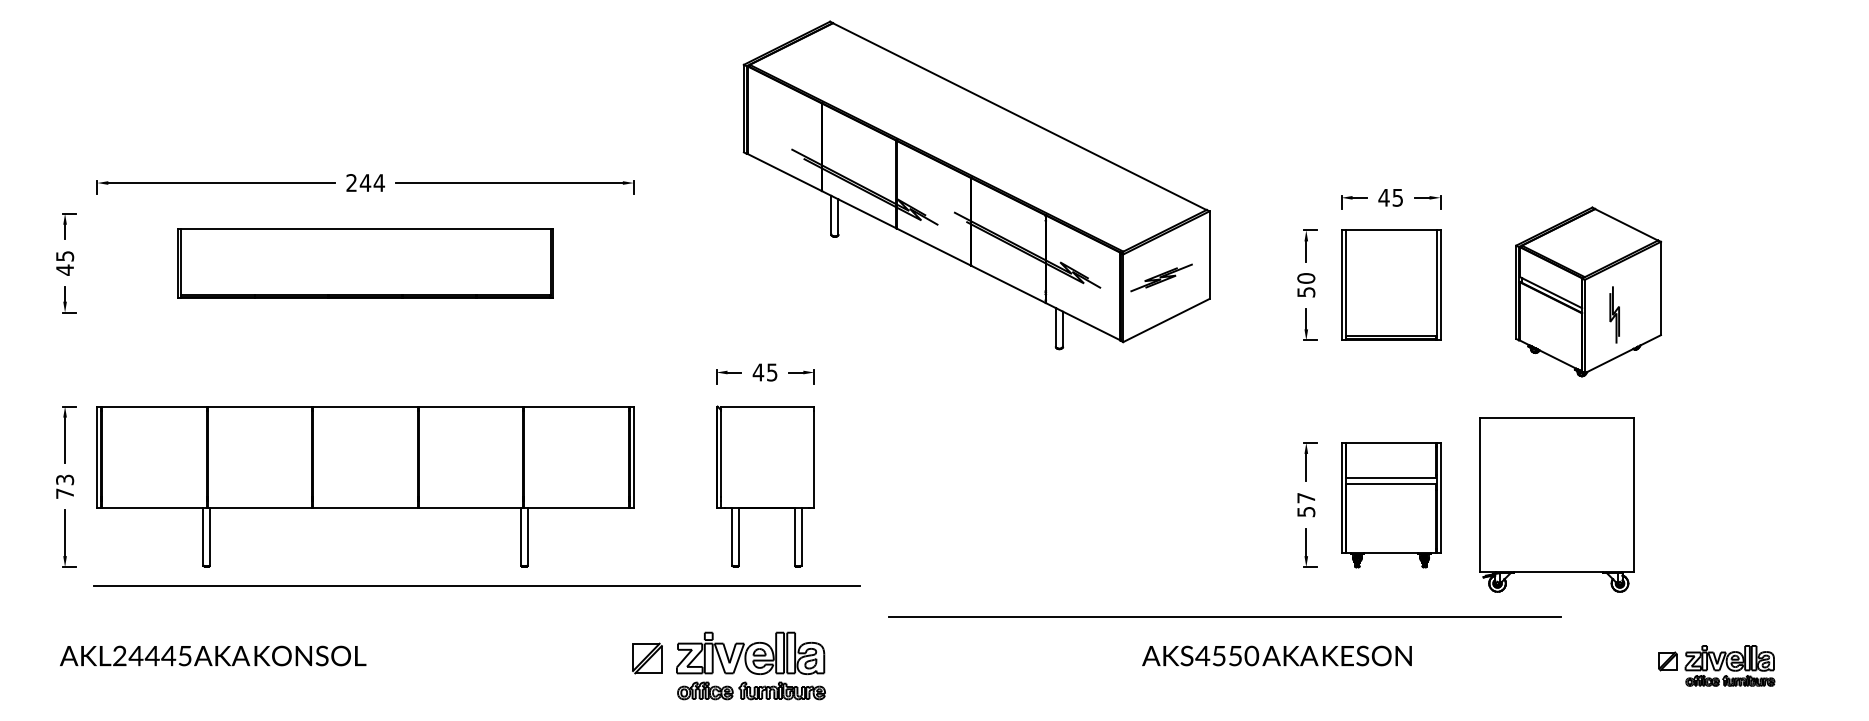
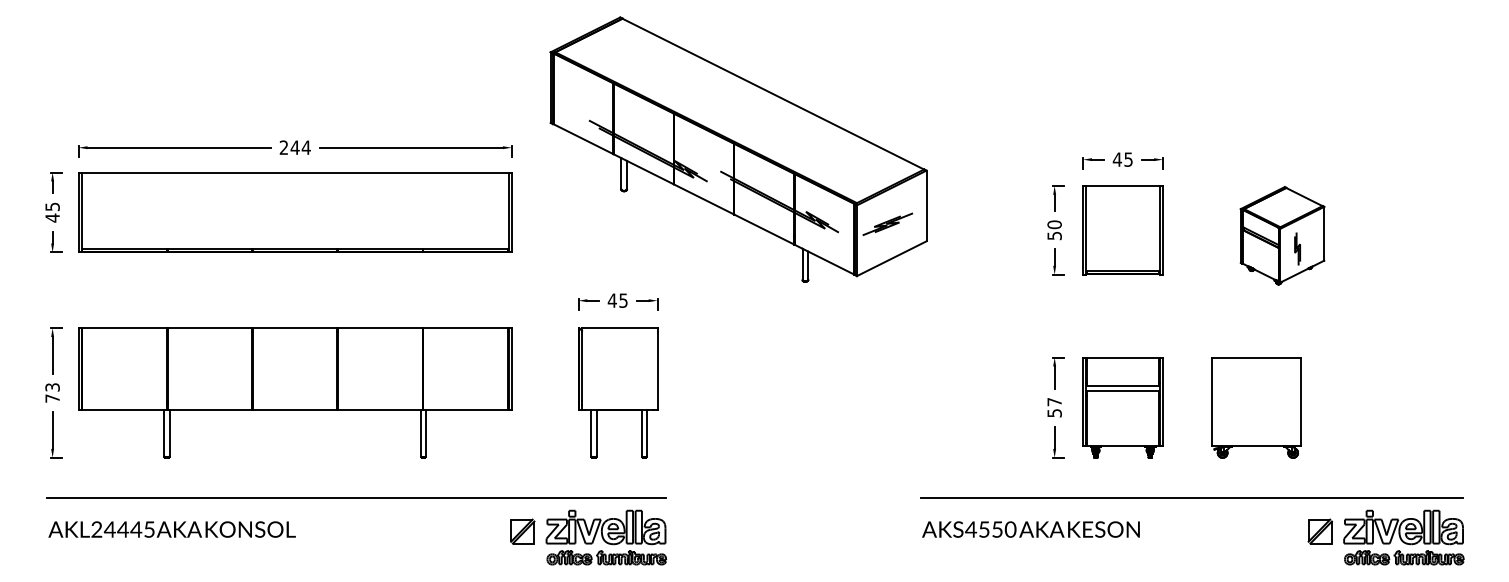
part: (976, 185) -> (738, 149), moved
part: (365, 263) -> (295, 212), size x1.43
part: (1588, 291) -> (1282, 235), size x0.71
part: (1556, 504) -> (1256, 407), size x0.71
line: (477, 585) -> (356, 497), moved
line: (1224, 616) -> (1191, 497), moved
part: (1716, 665) -> (1385, 537), size x1.67

